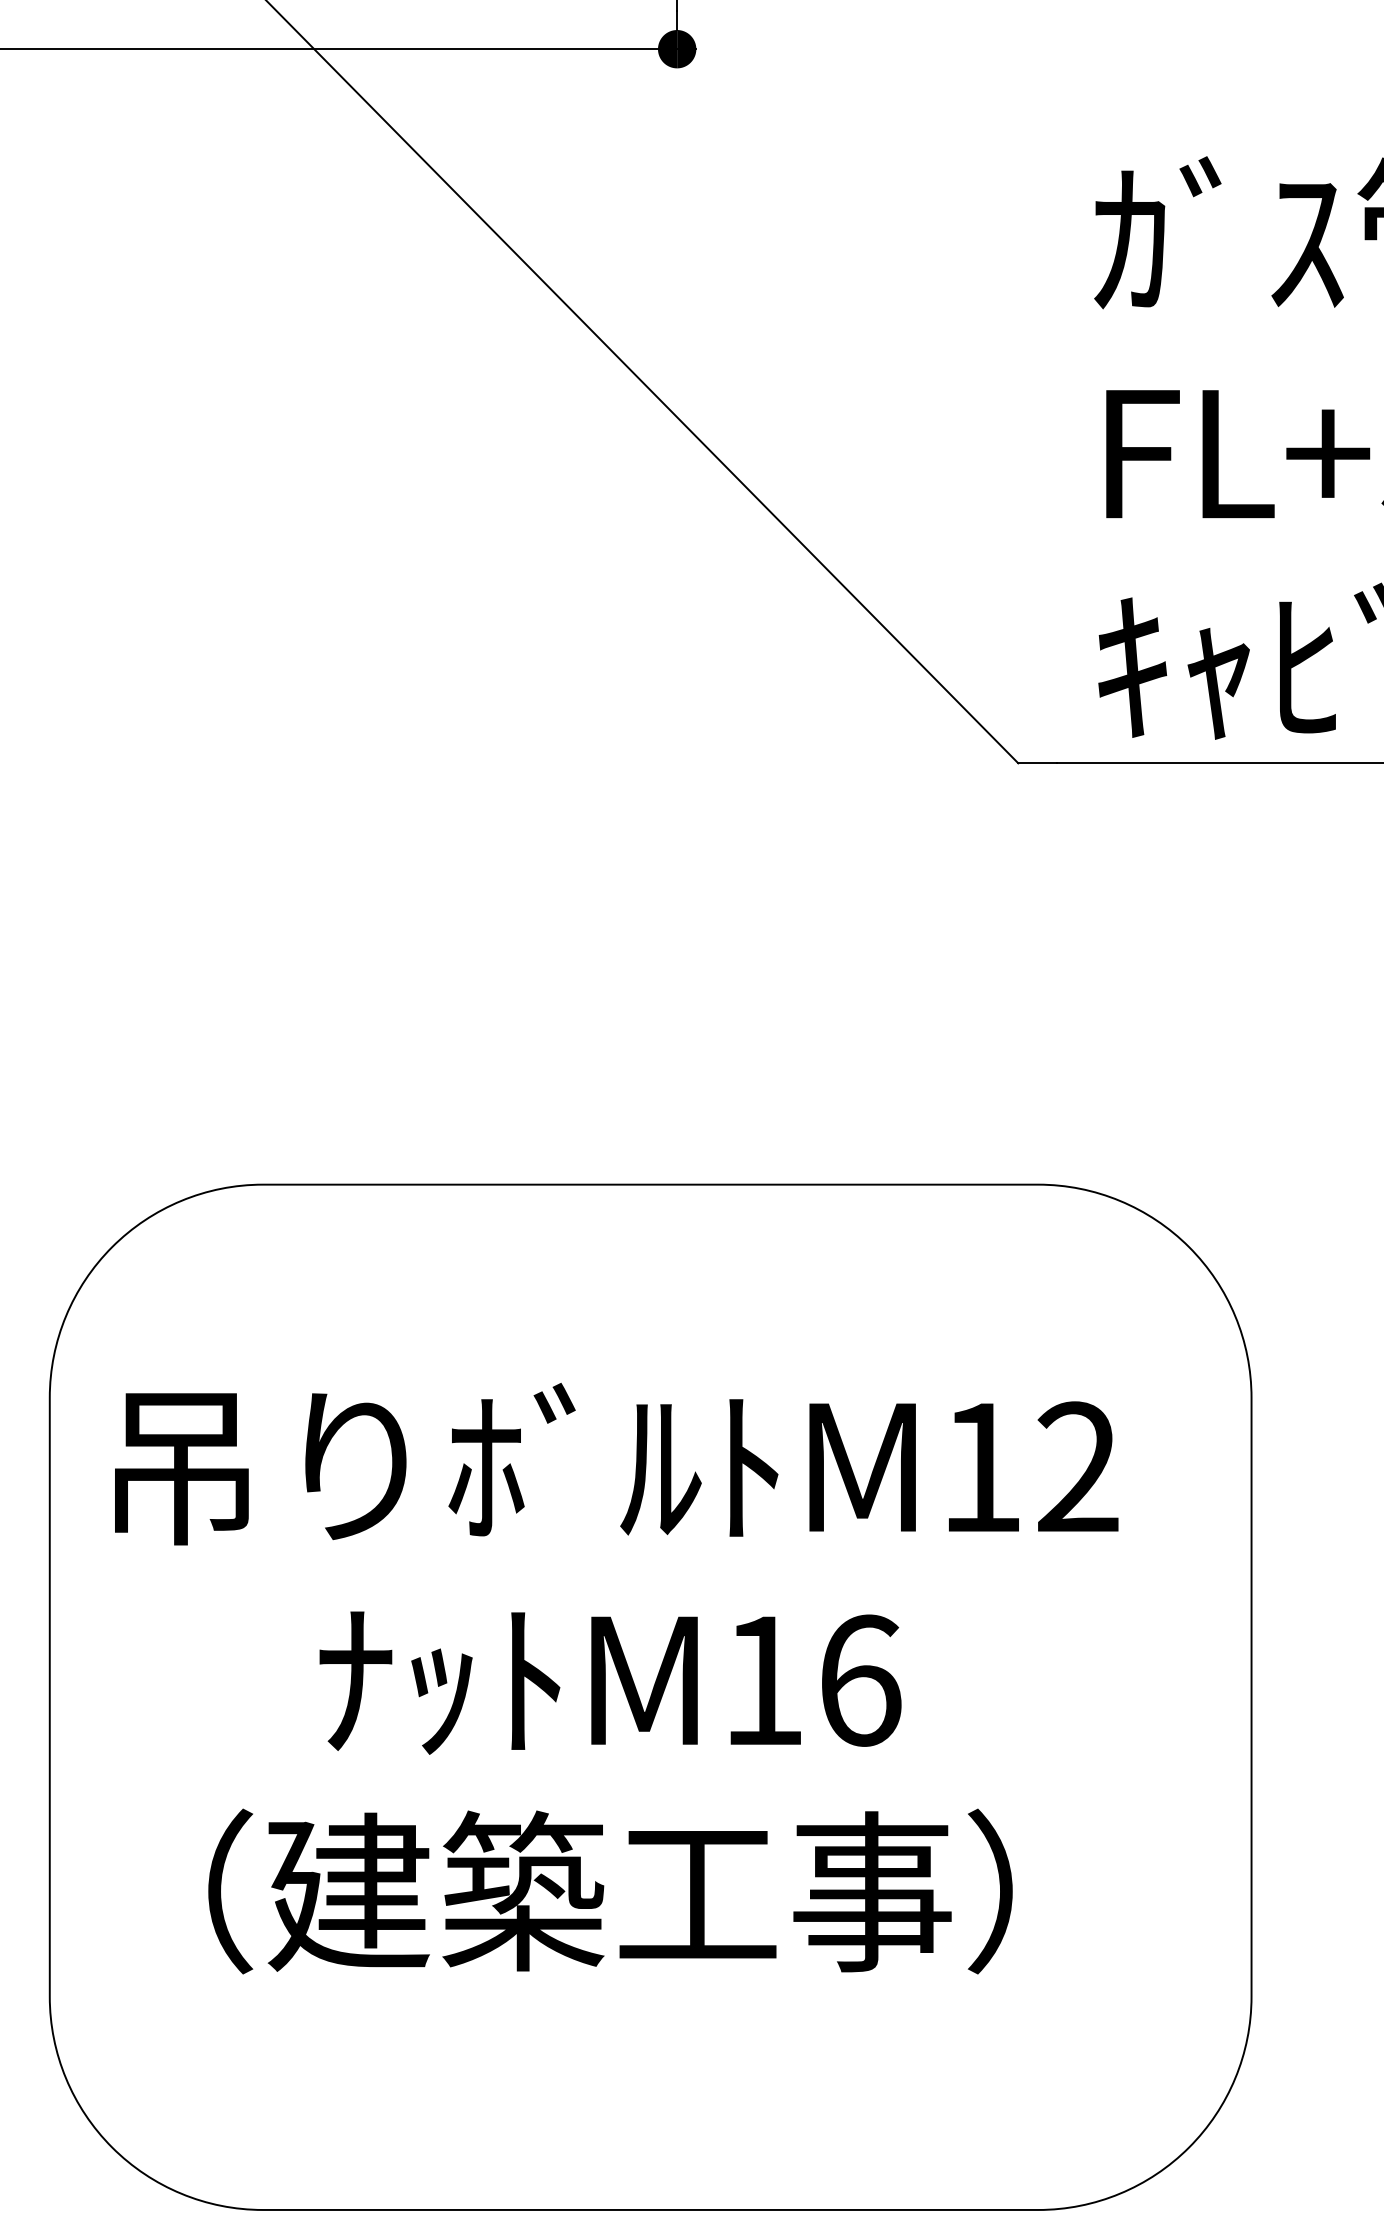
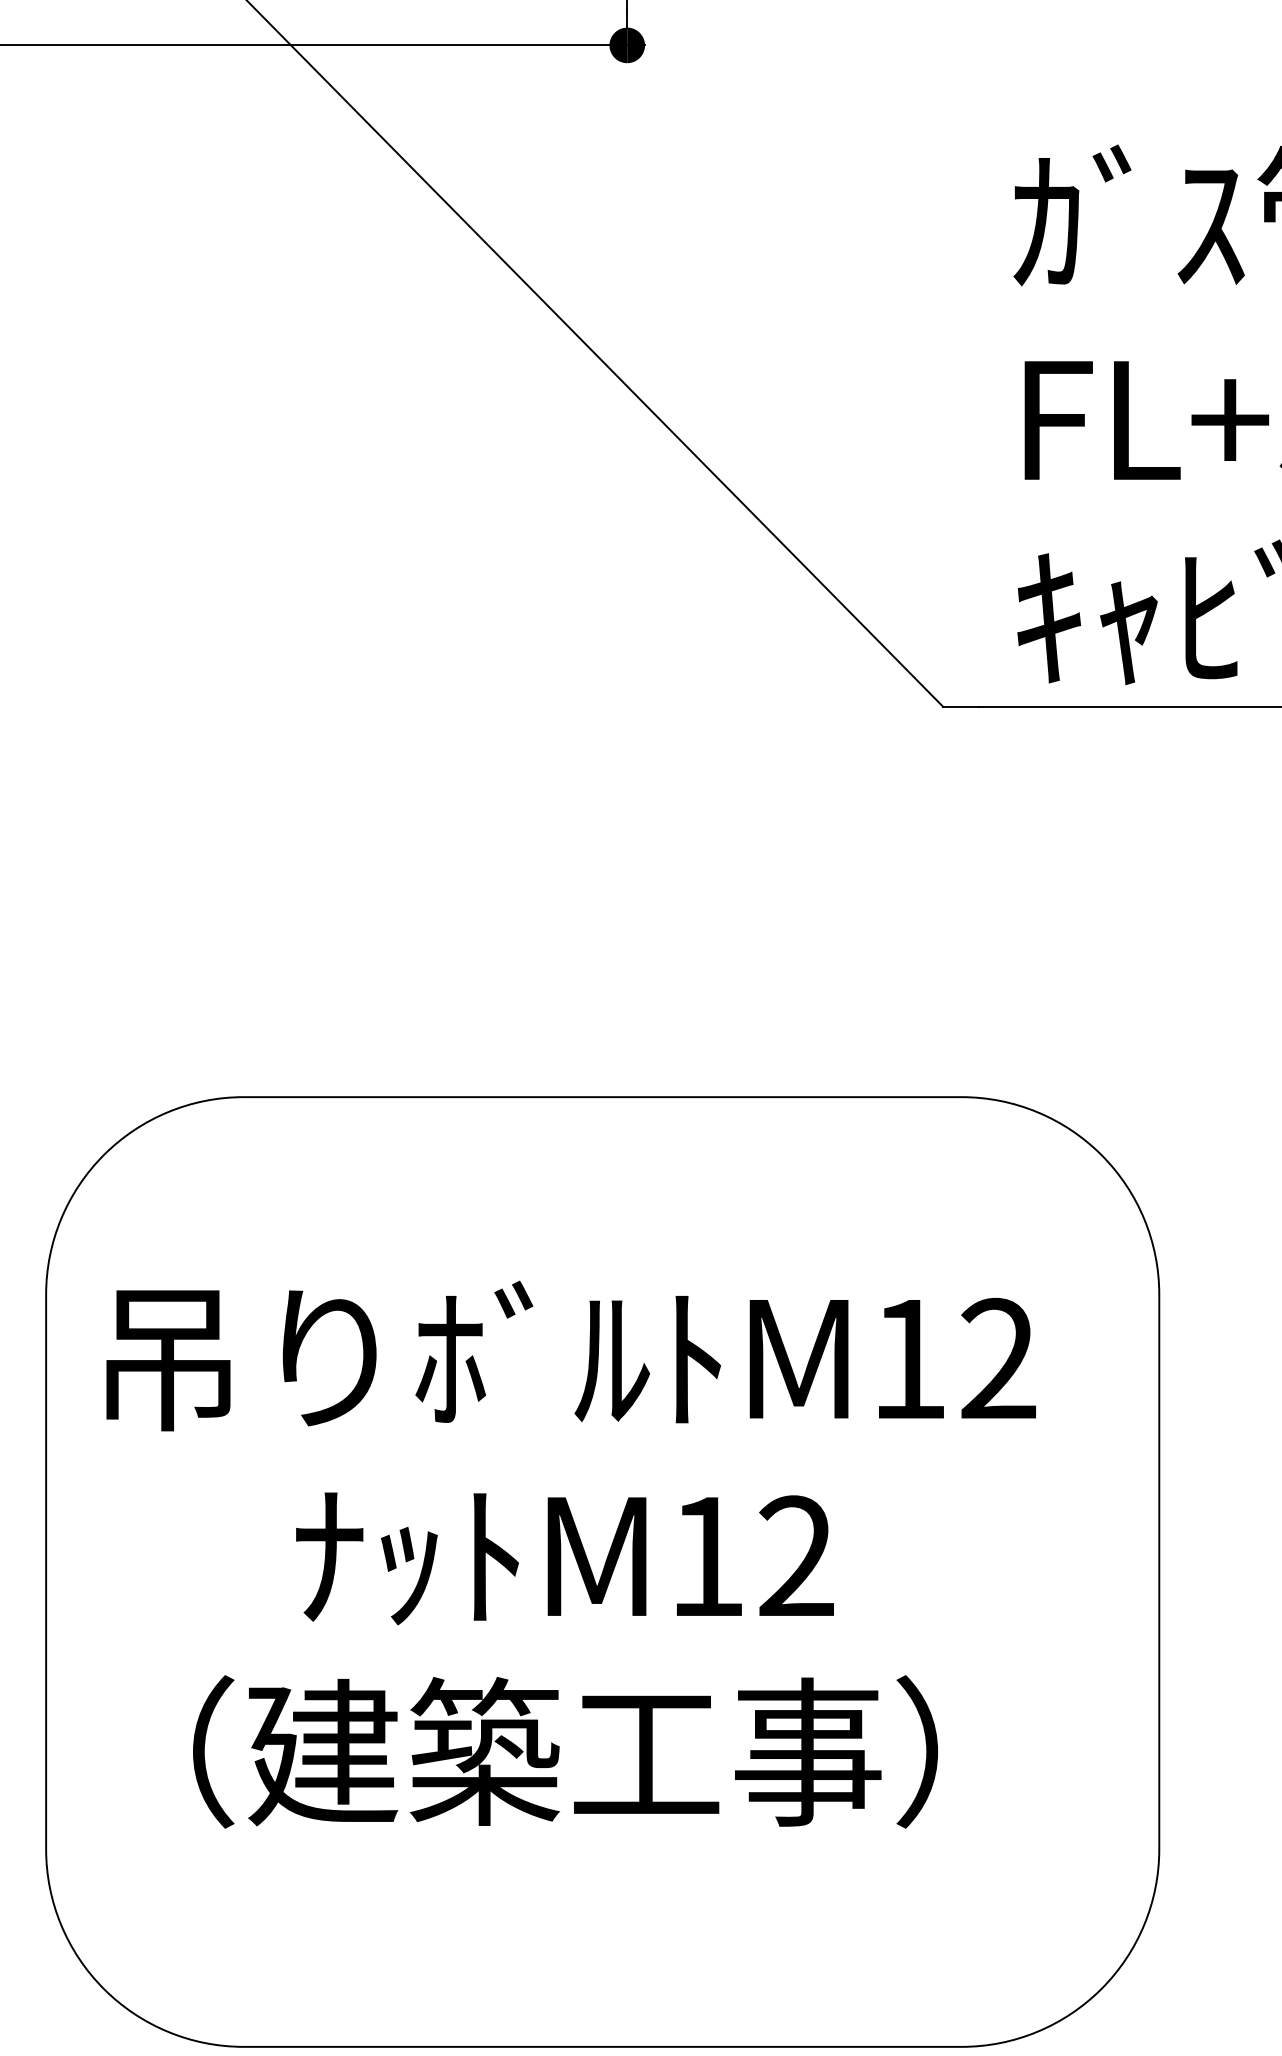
text: (860, 1680) -> (797, 1556), M16 -> M12

